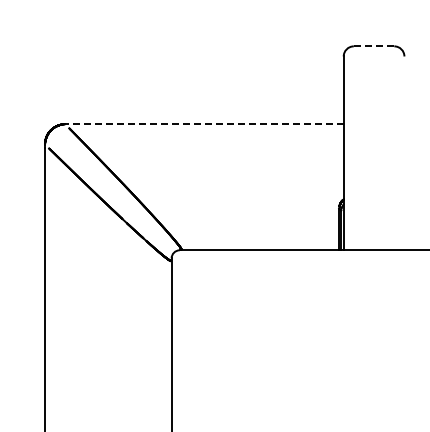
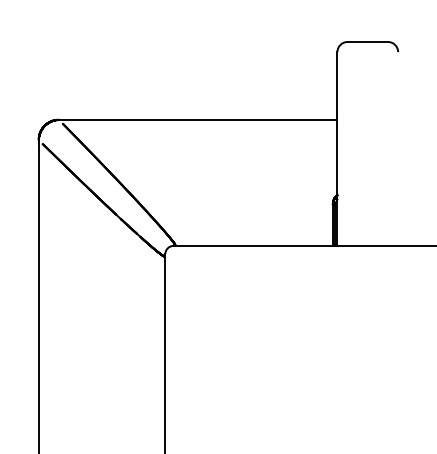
line: (374, 45) -> (368, 41), dashed -> solid
line: (203, 123) -> (197, 119), dashed -> solid

